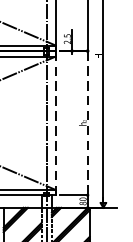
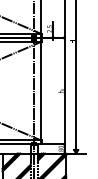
line: (56, 122) -> (41, 90), dashed -> solid
line: (87, 123) -> (64, 91), dashed -> solid

